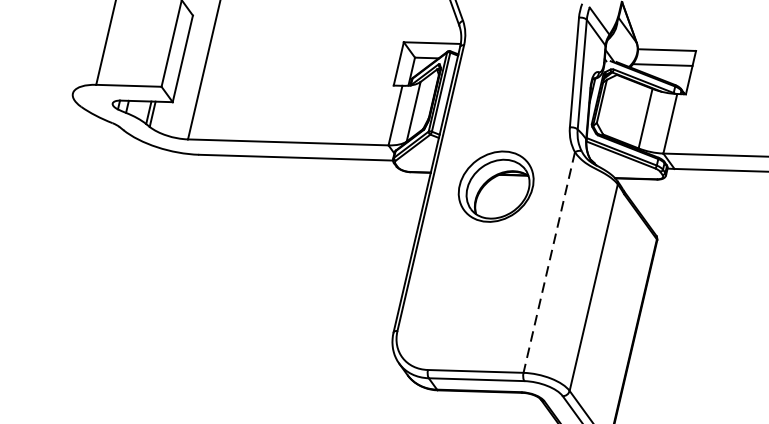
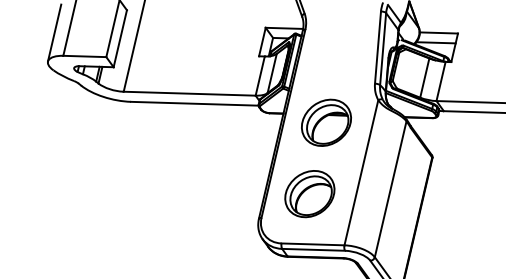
line: (82, 49) -> (54, 32), added
line: (549, 262) -> (361, 172), dashed -> solid
part: (470, 295) -> (309, 194), added

